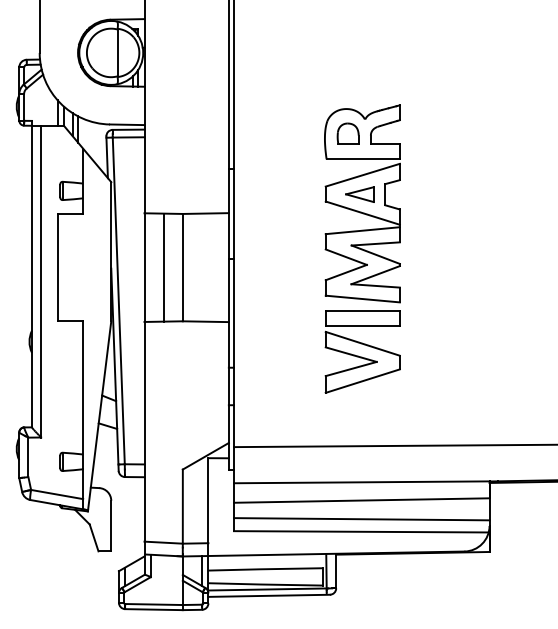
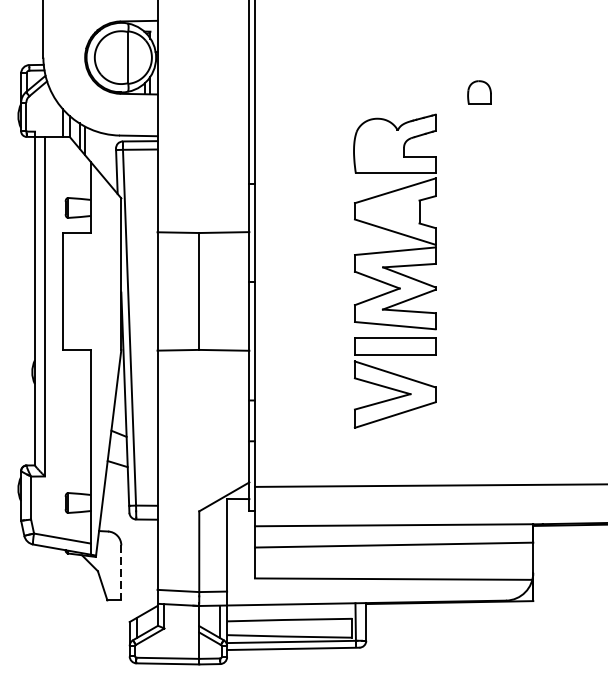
part: (347, 133) -> (478, 92), moved
part: (359, 194) -> (391, 211), removed
line: (164, 267) -> (179, 291), removed
line: (361, 519) -> (393, 565), removed
line: (111, 526) -> (121, 573), solid -> dashed

